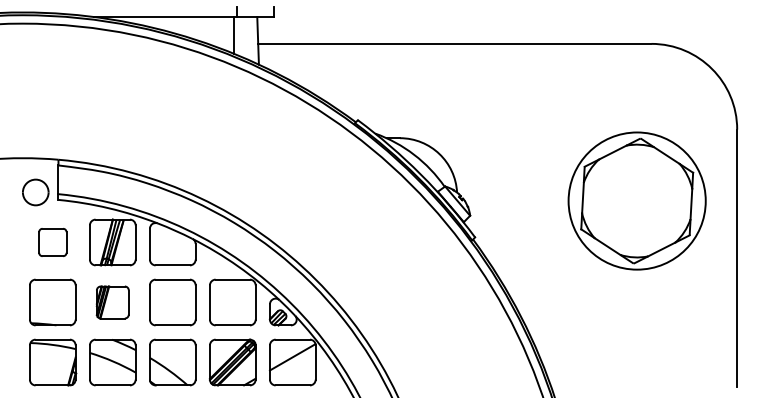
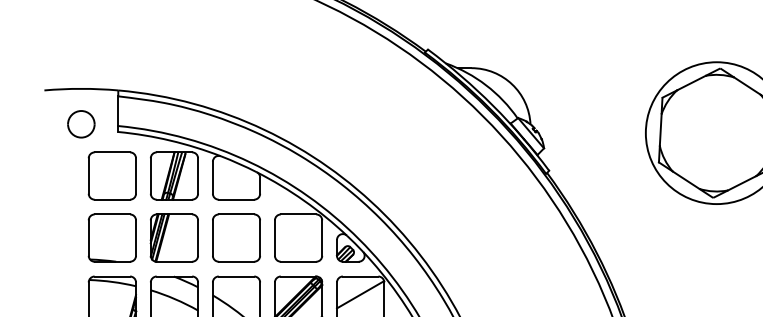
part: (35, 192) -> (81, 124), moved
part: (52, 242) -> (112, 176), size x1.67
part: (112, 302) -> (174, 238), size x1.43

